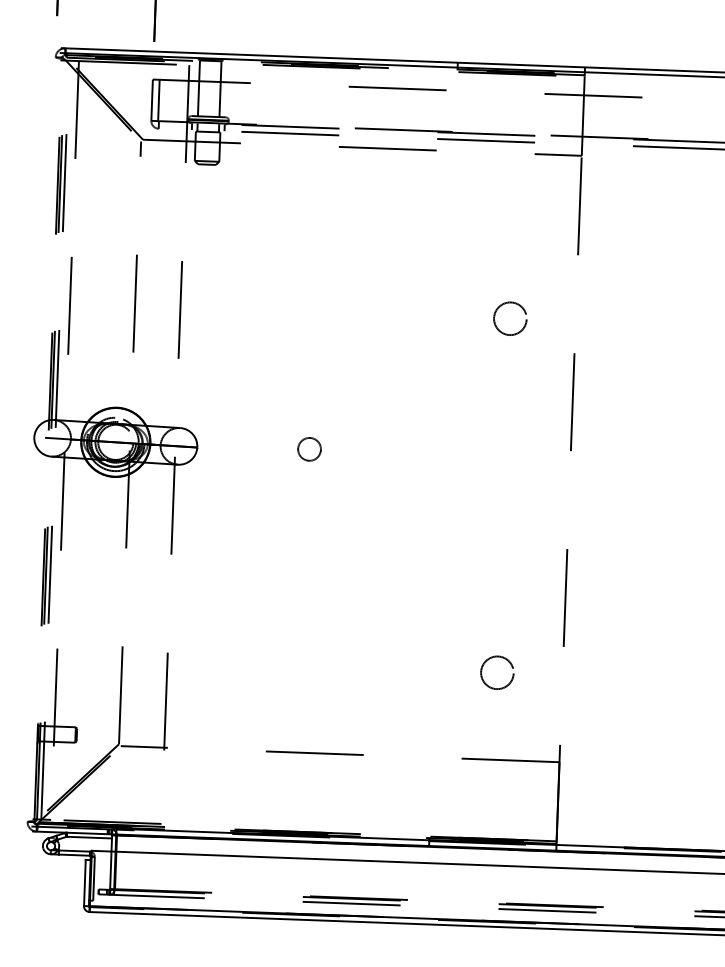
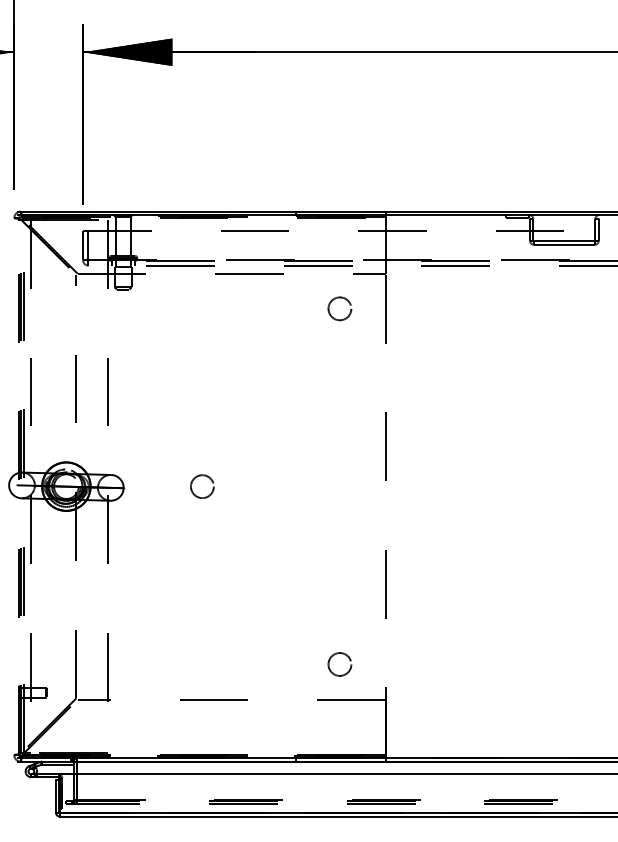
circle: (509, 318) -> (339, 308), moved
circle: (309, 449) -> (202, 486), size x1.43
circle: (496, 672) -> (339, 664), moved

